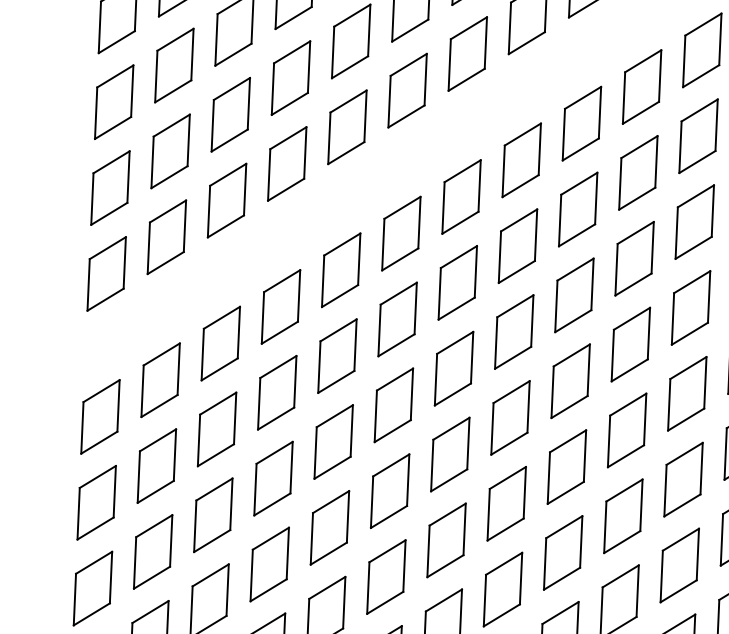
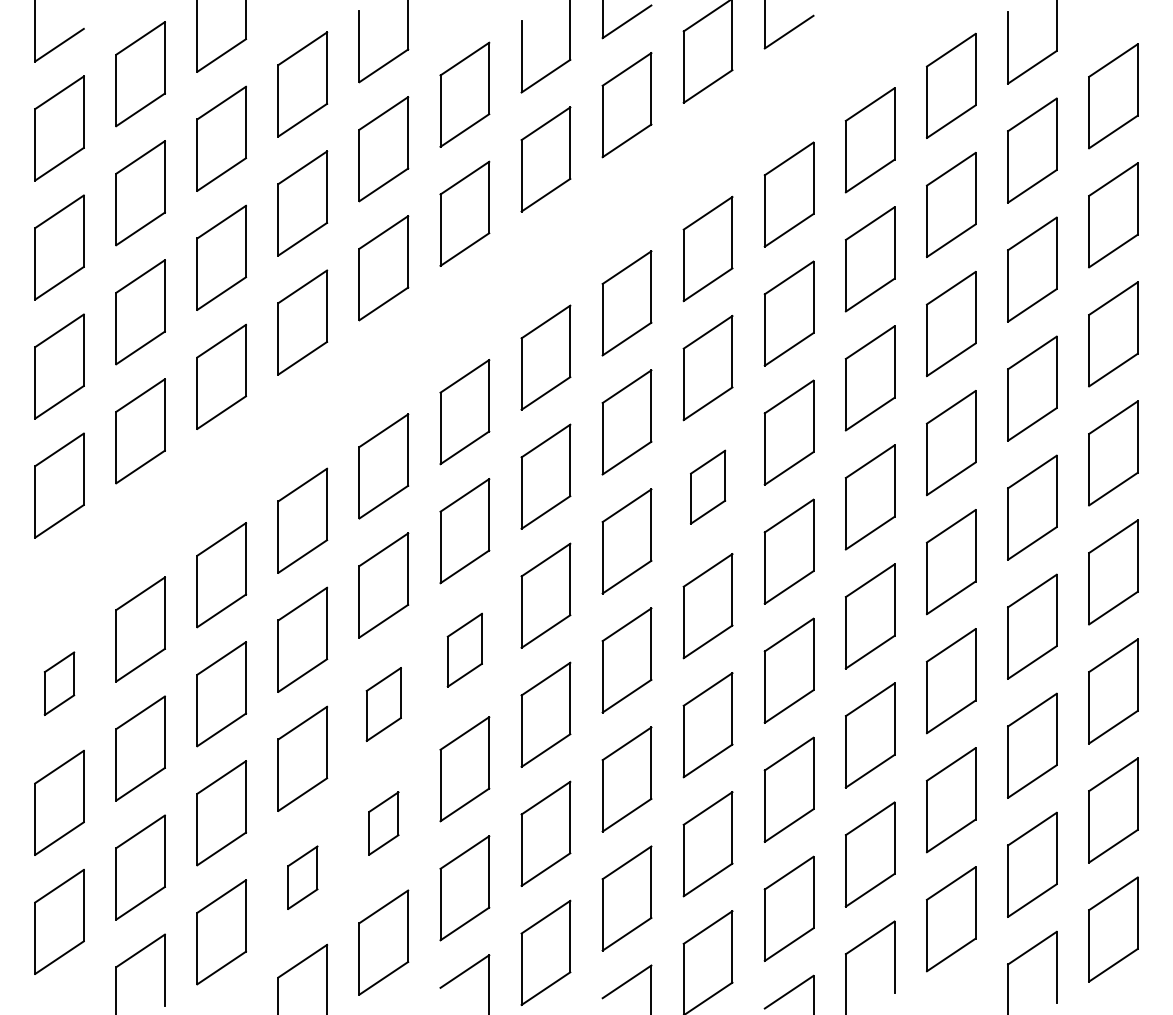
part: (573, 295) -> (707, 487), size x0.7
part: (393, 405) -> (464, 650), size x0.7
part: (100, 416) -> (59, 683), size x0.6
part: (333, 441) -> (383, 704), size x0.7
part: (329, 527) -> (383, 823), size x0.6
part: (269, 564) -> (302, 877), size x0.6

